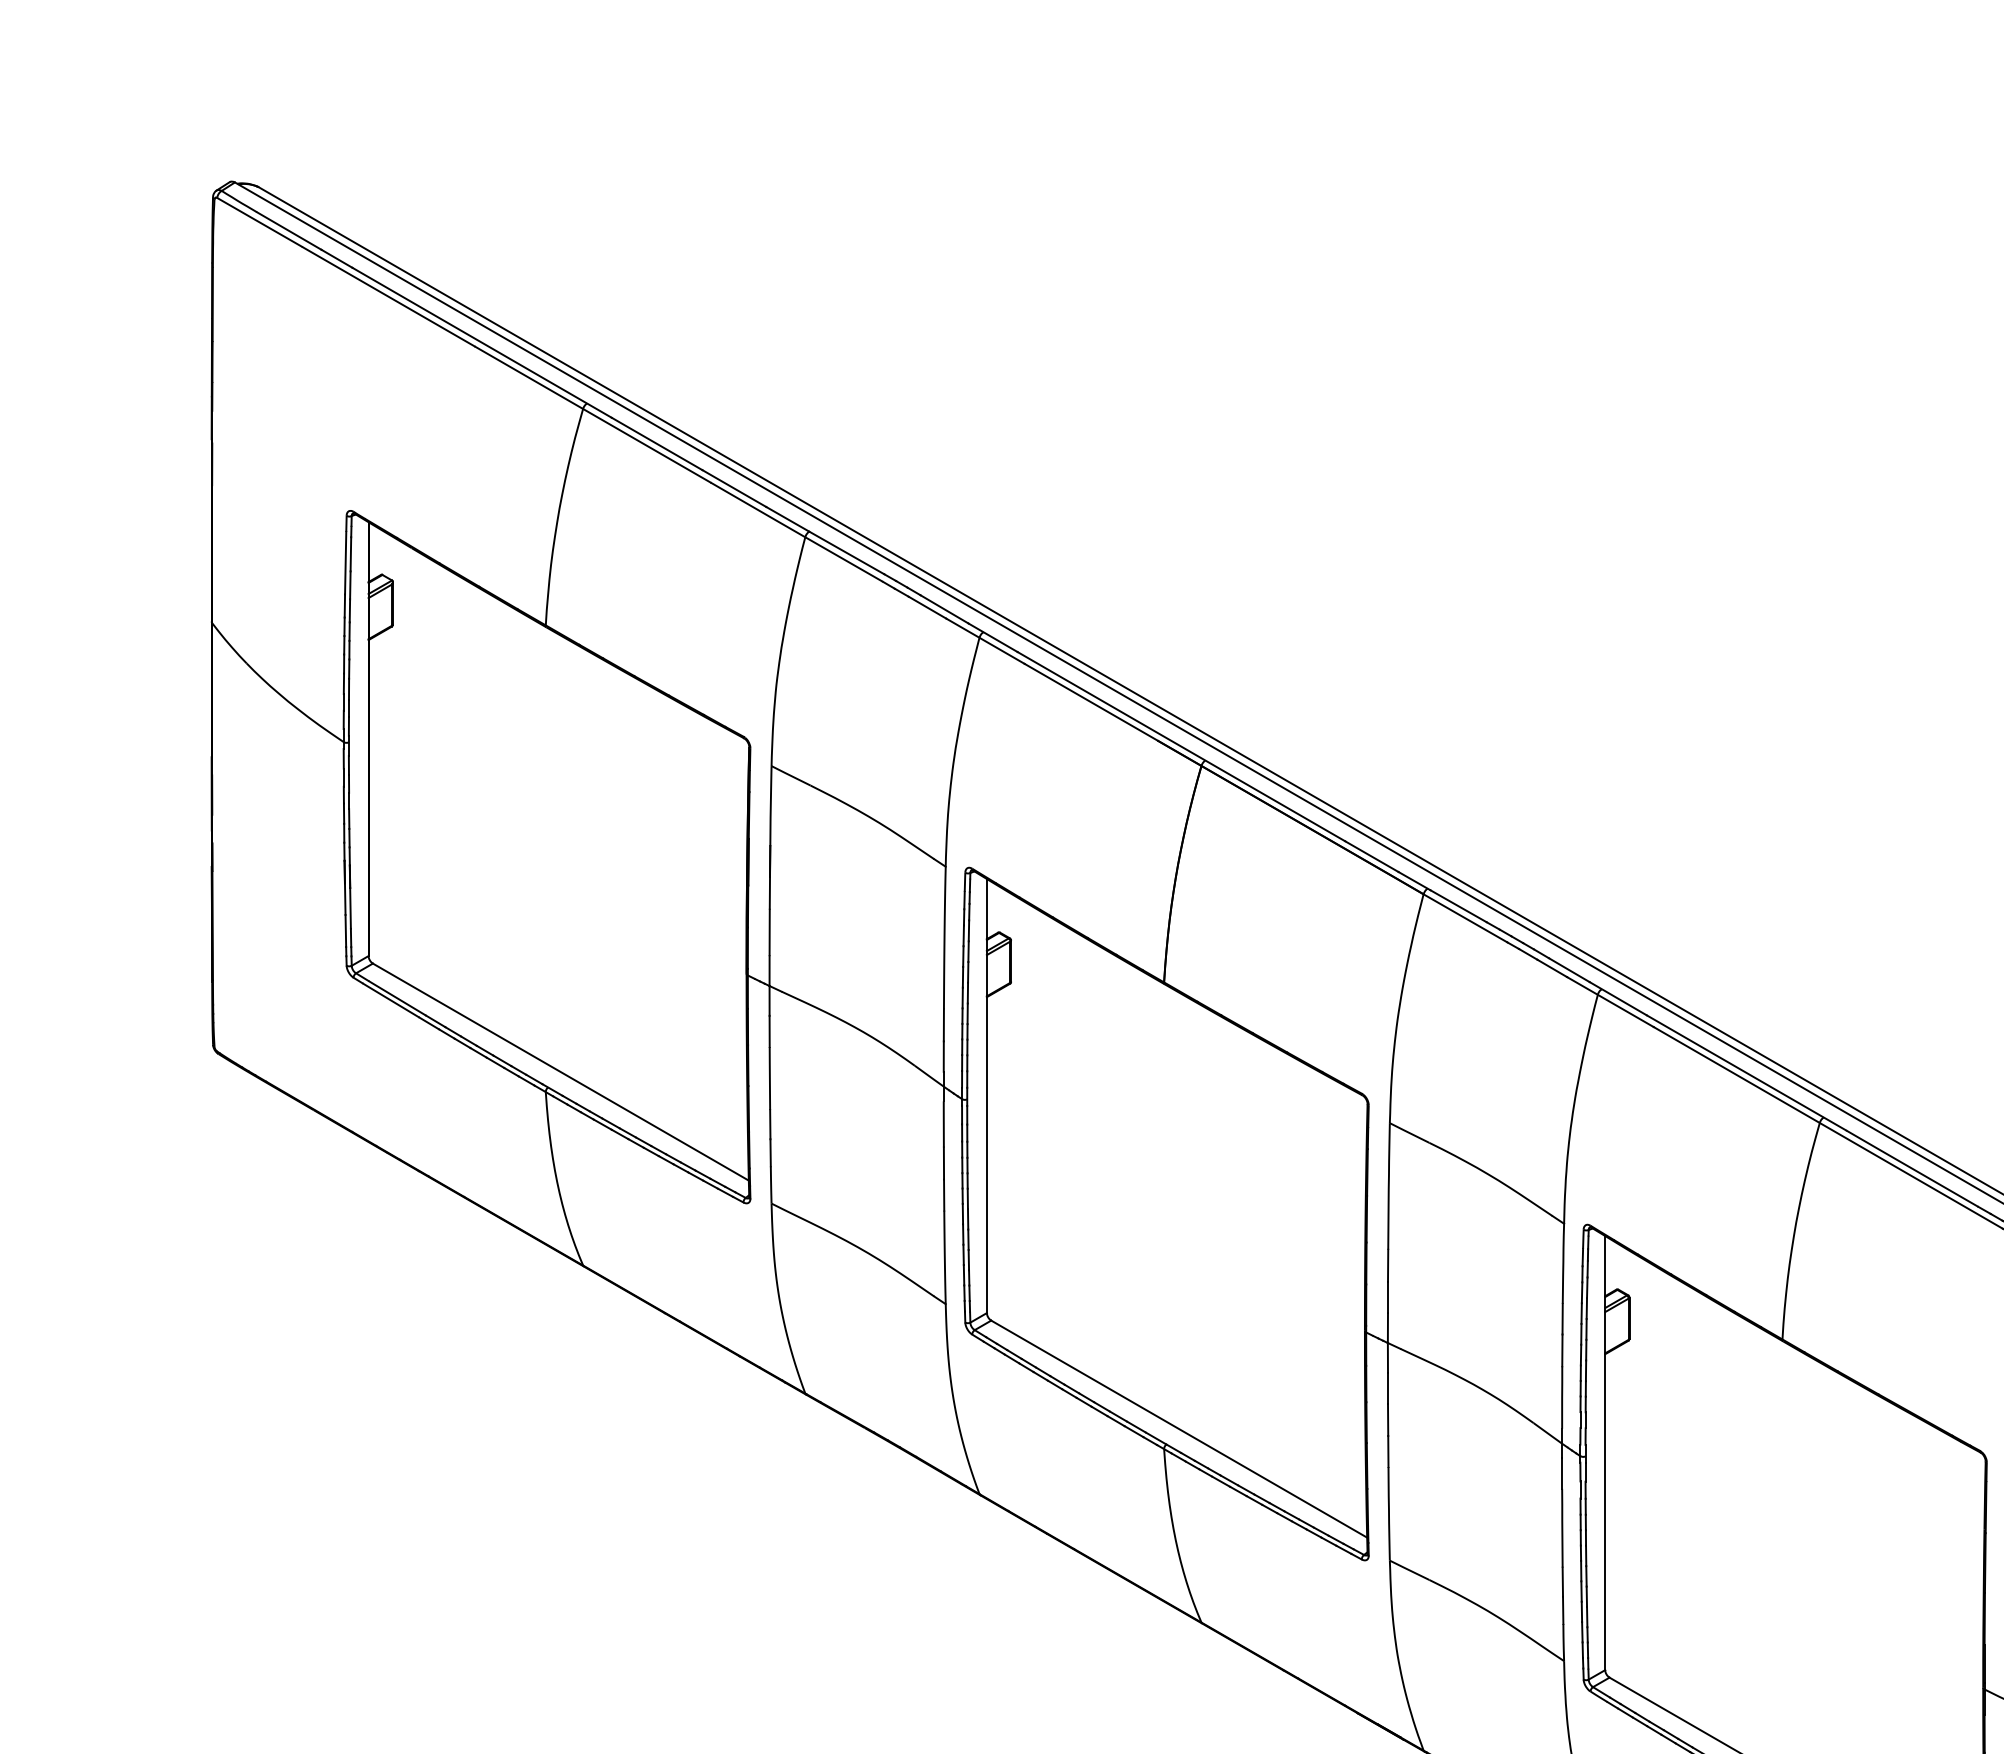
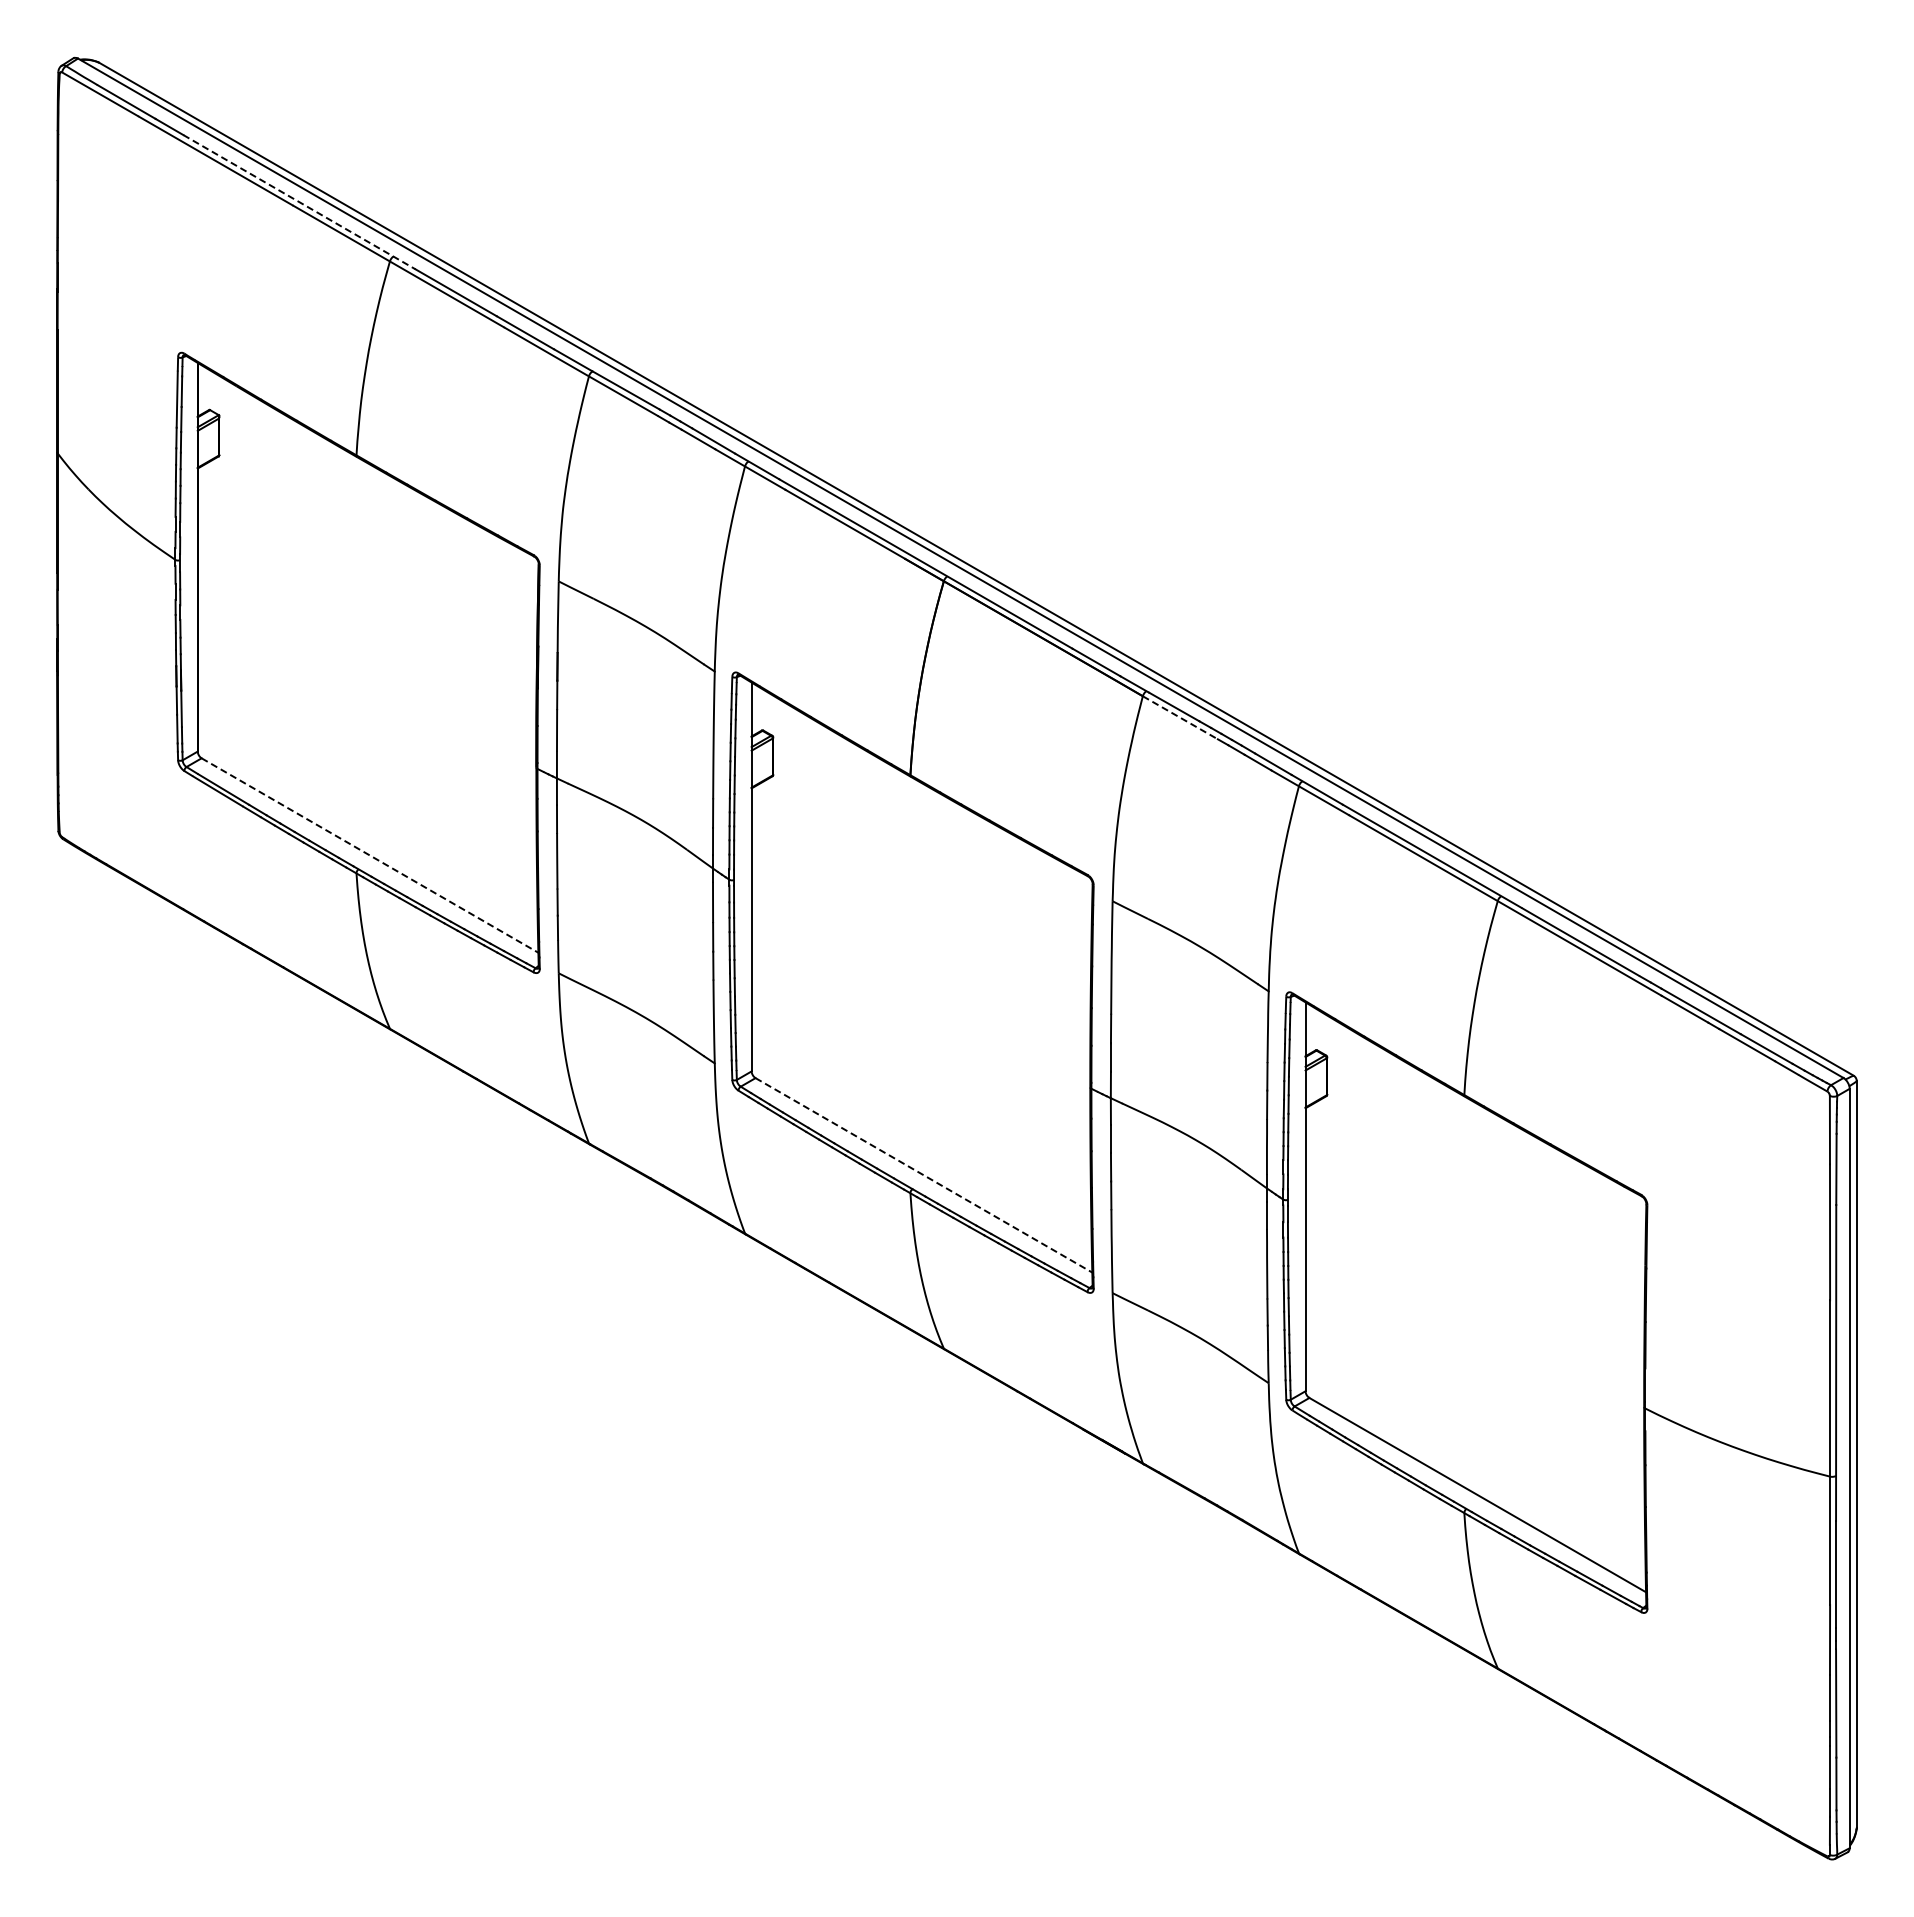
line: (482, 343) -> (299, 202), solid -> dashed
line: (1465, 919) -> (1180, 718), solid -> dashed
line: (561, 1072) -> (370, 855), solid -> dashed
line: (1179, 1429) -> (924, 1175), solid -> dashed

